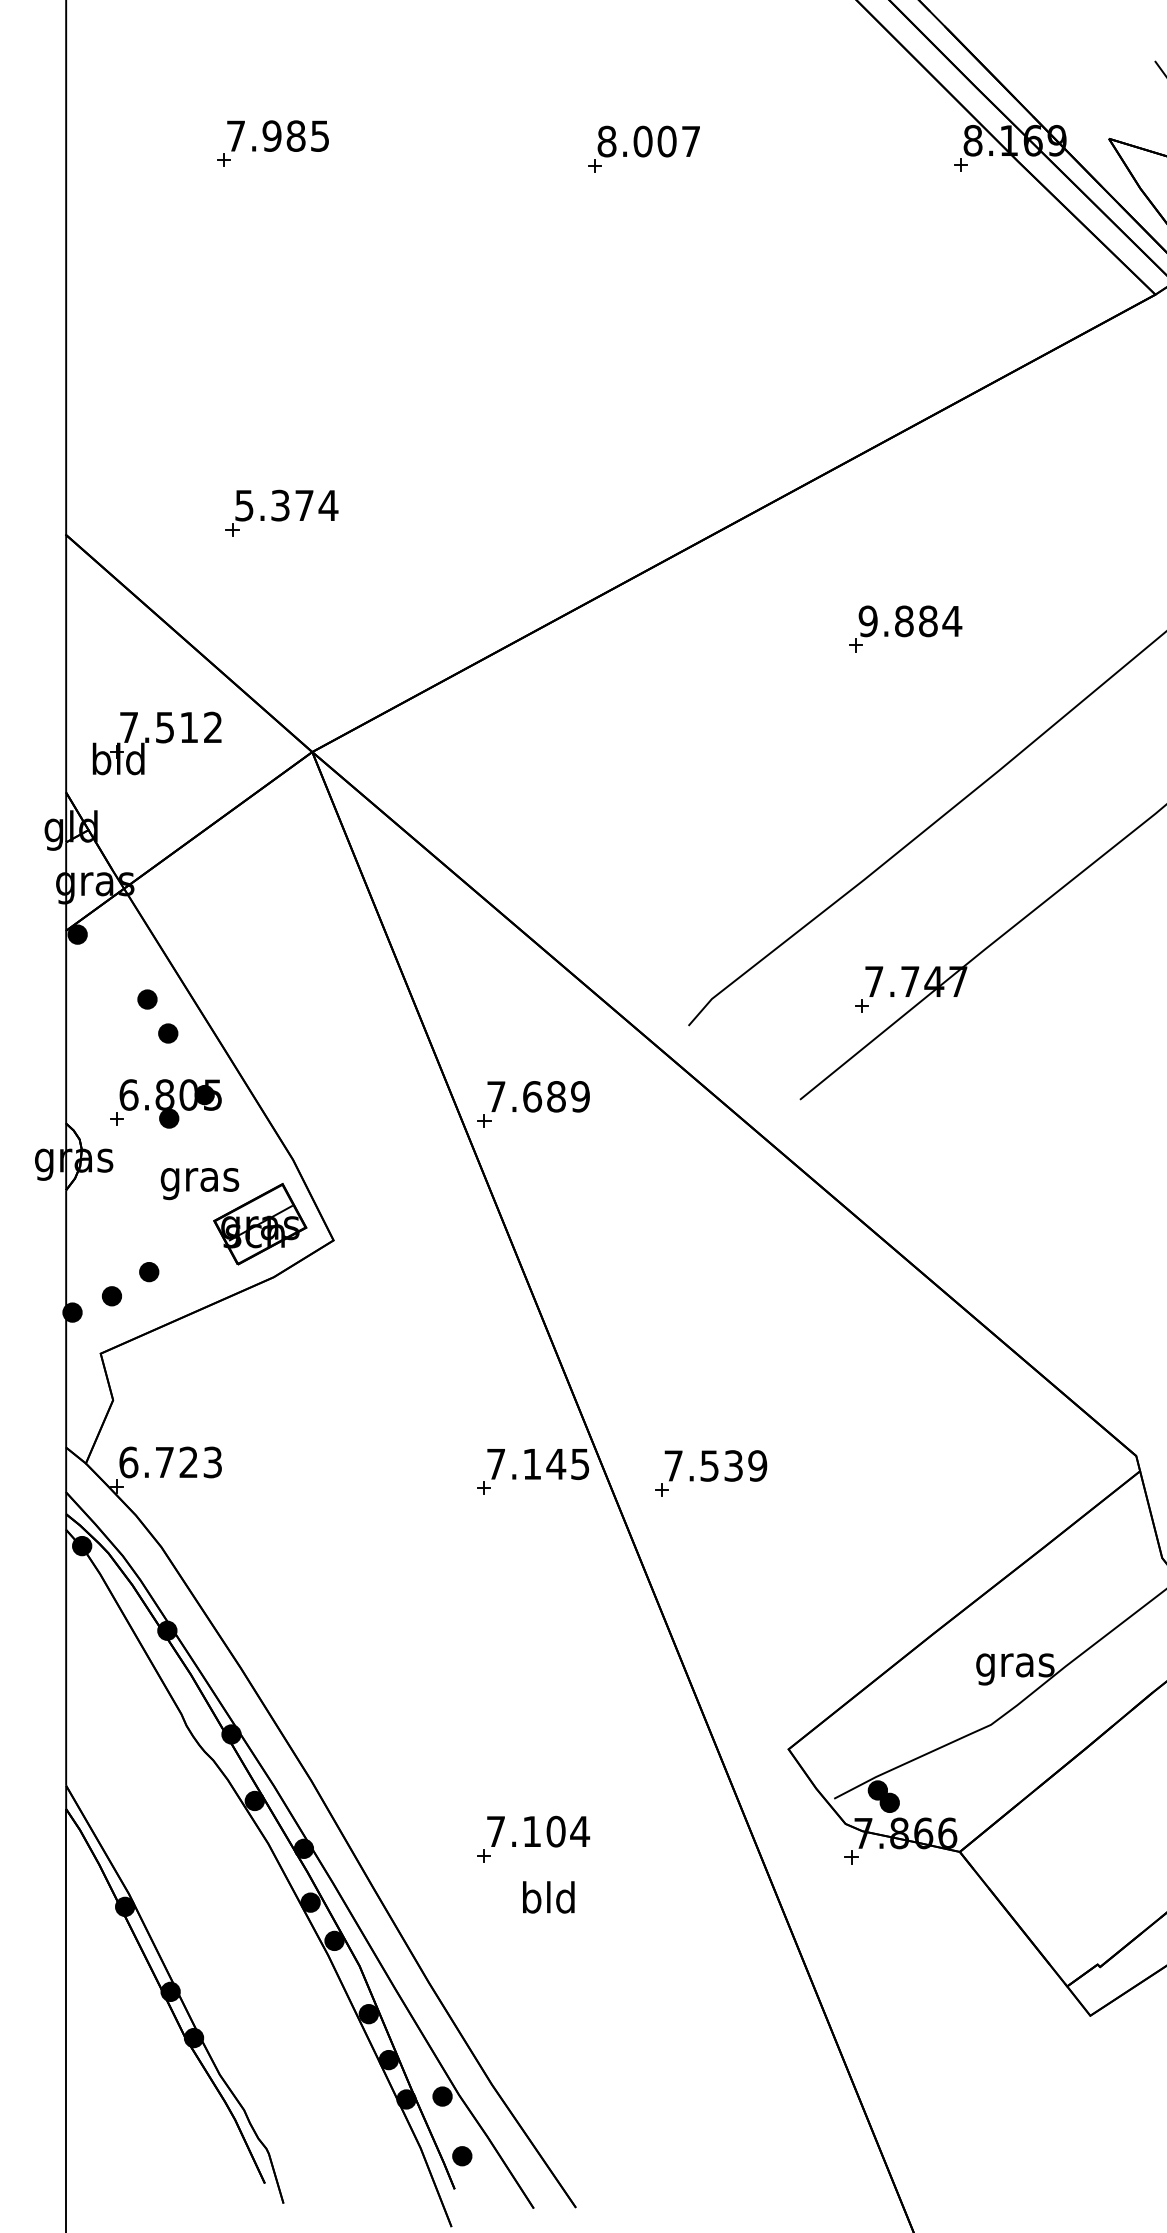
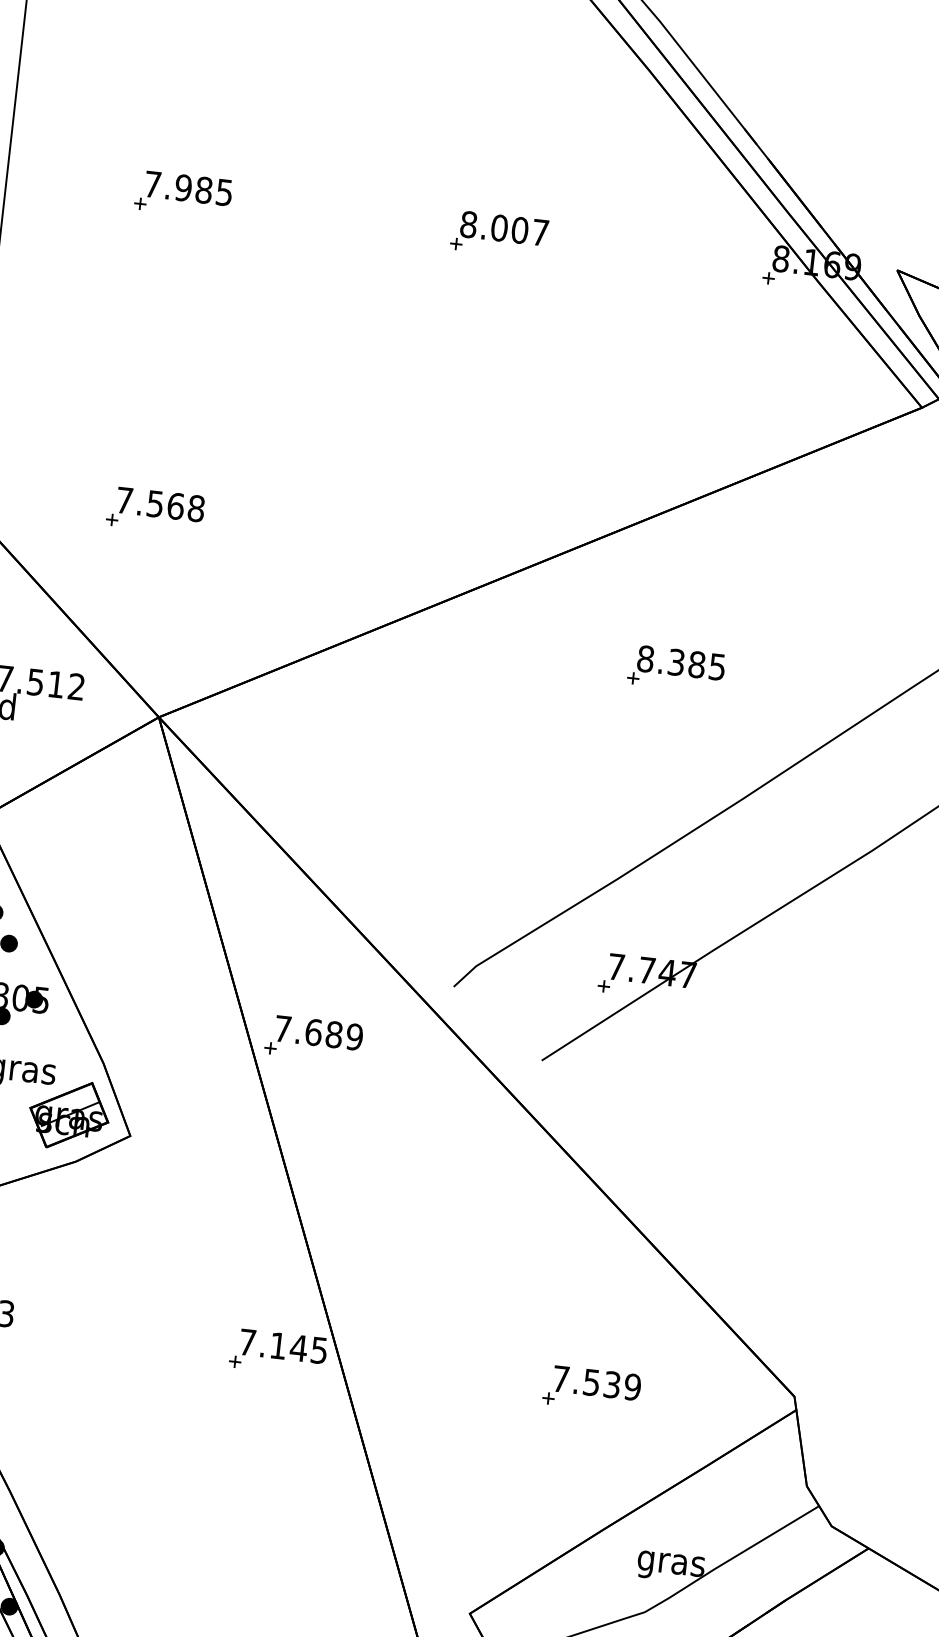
text: (286, 505) -> (160, 504), 5.374 -> 7.568
text: (910, 621) -> (681, 663), 9.884 -> 8.385
part: (711, 1473) -> (592, 1389), moved

